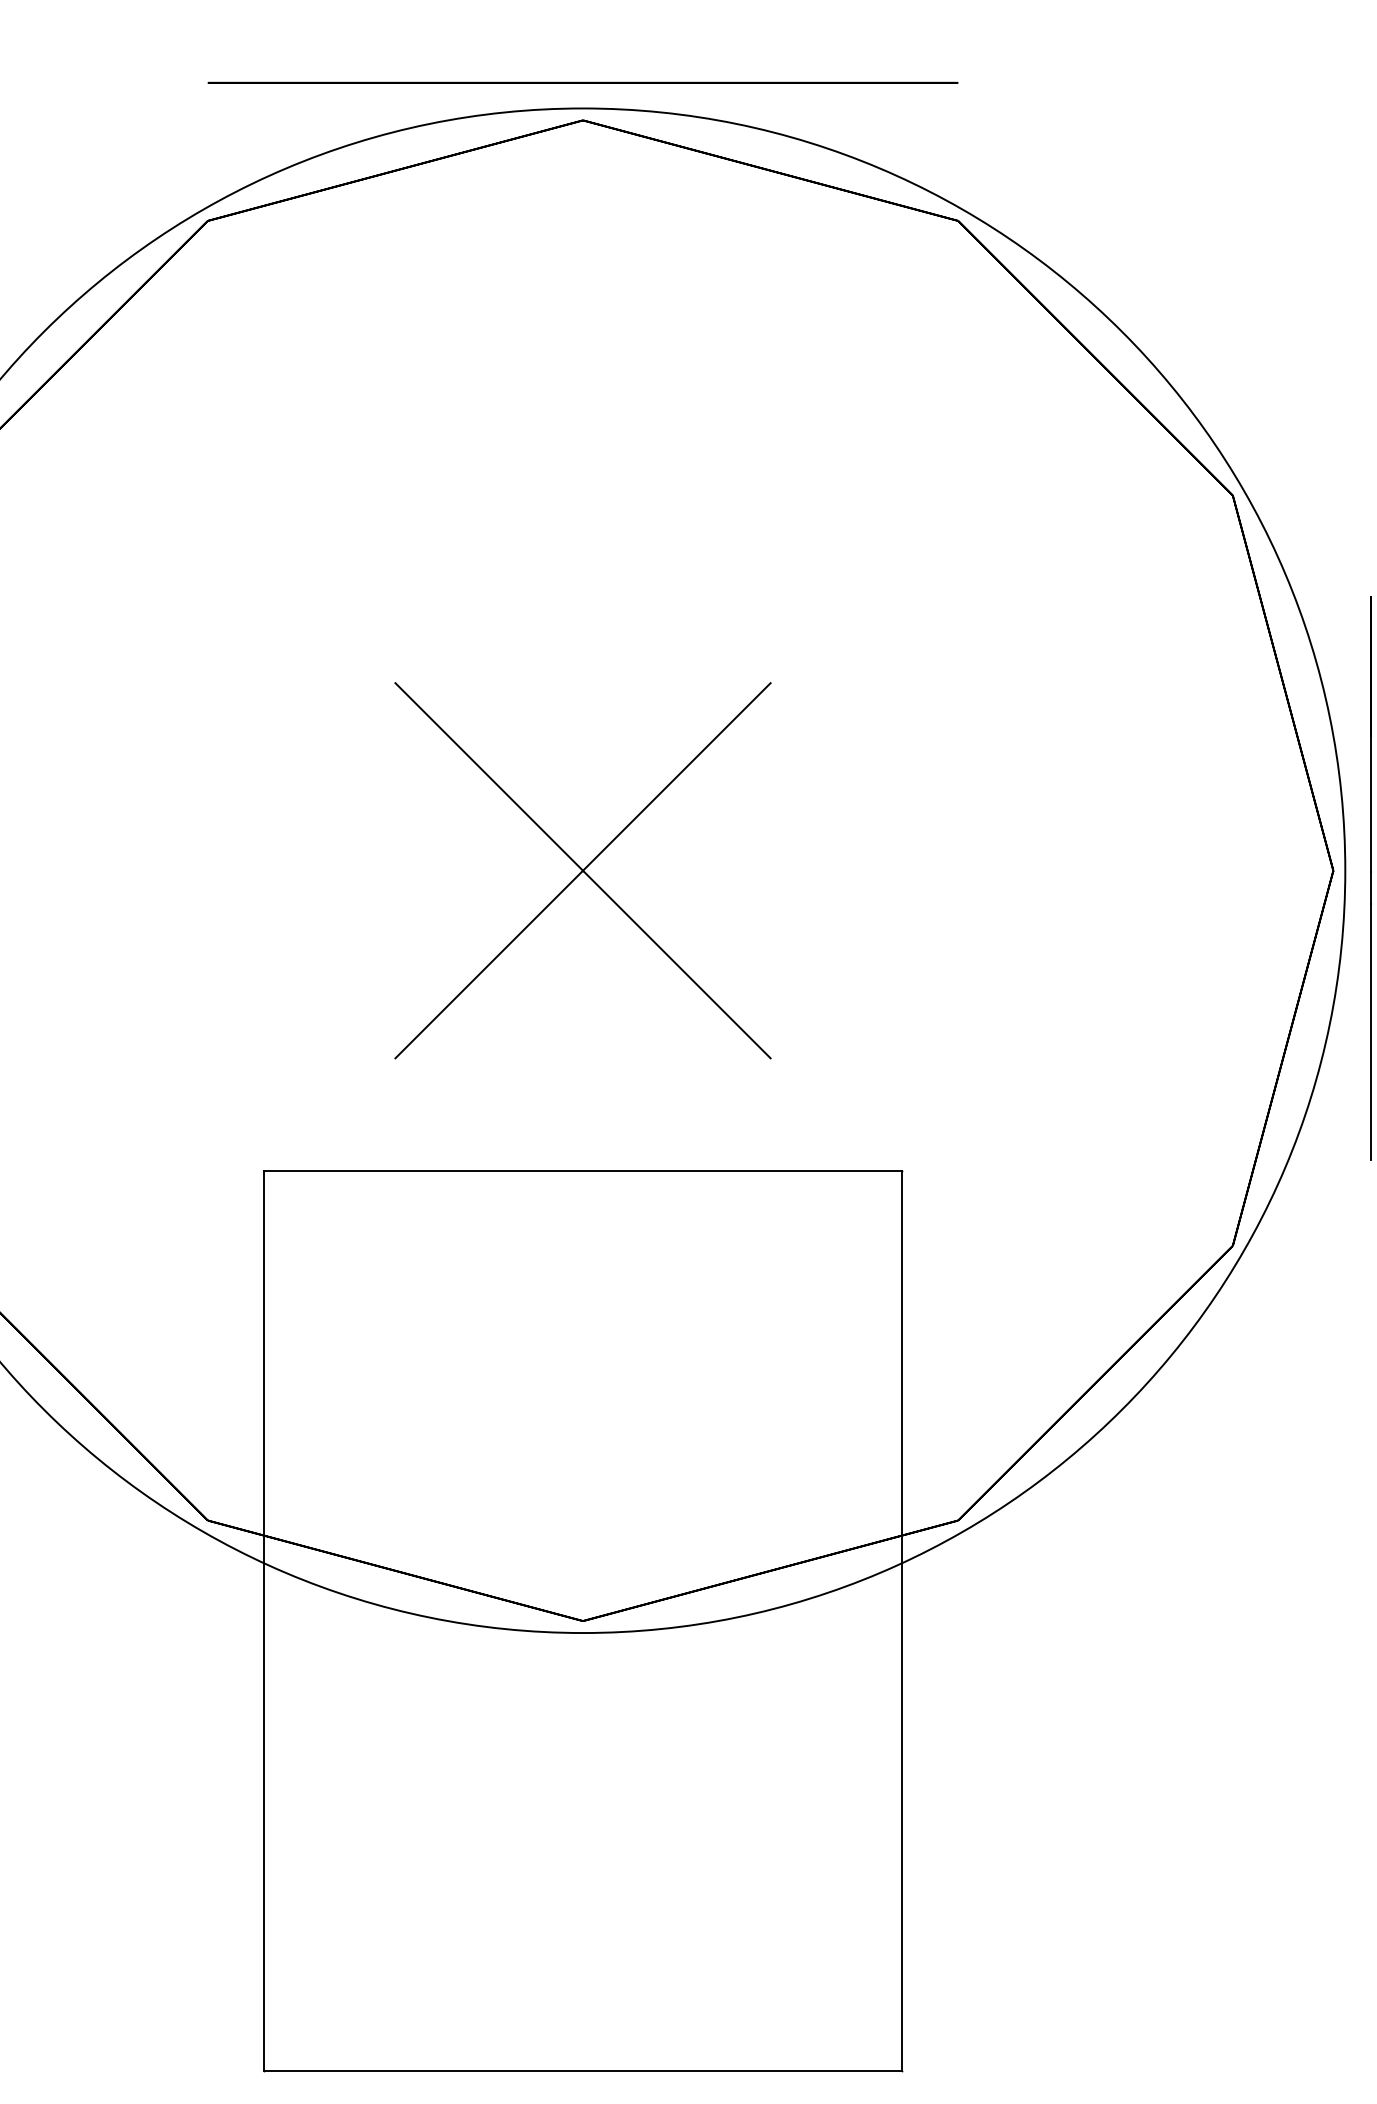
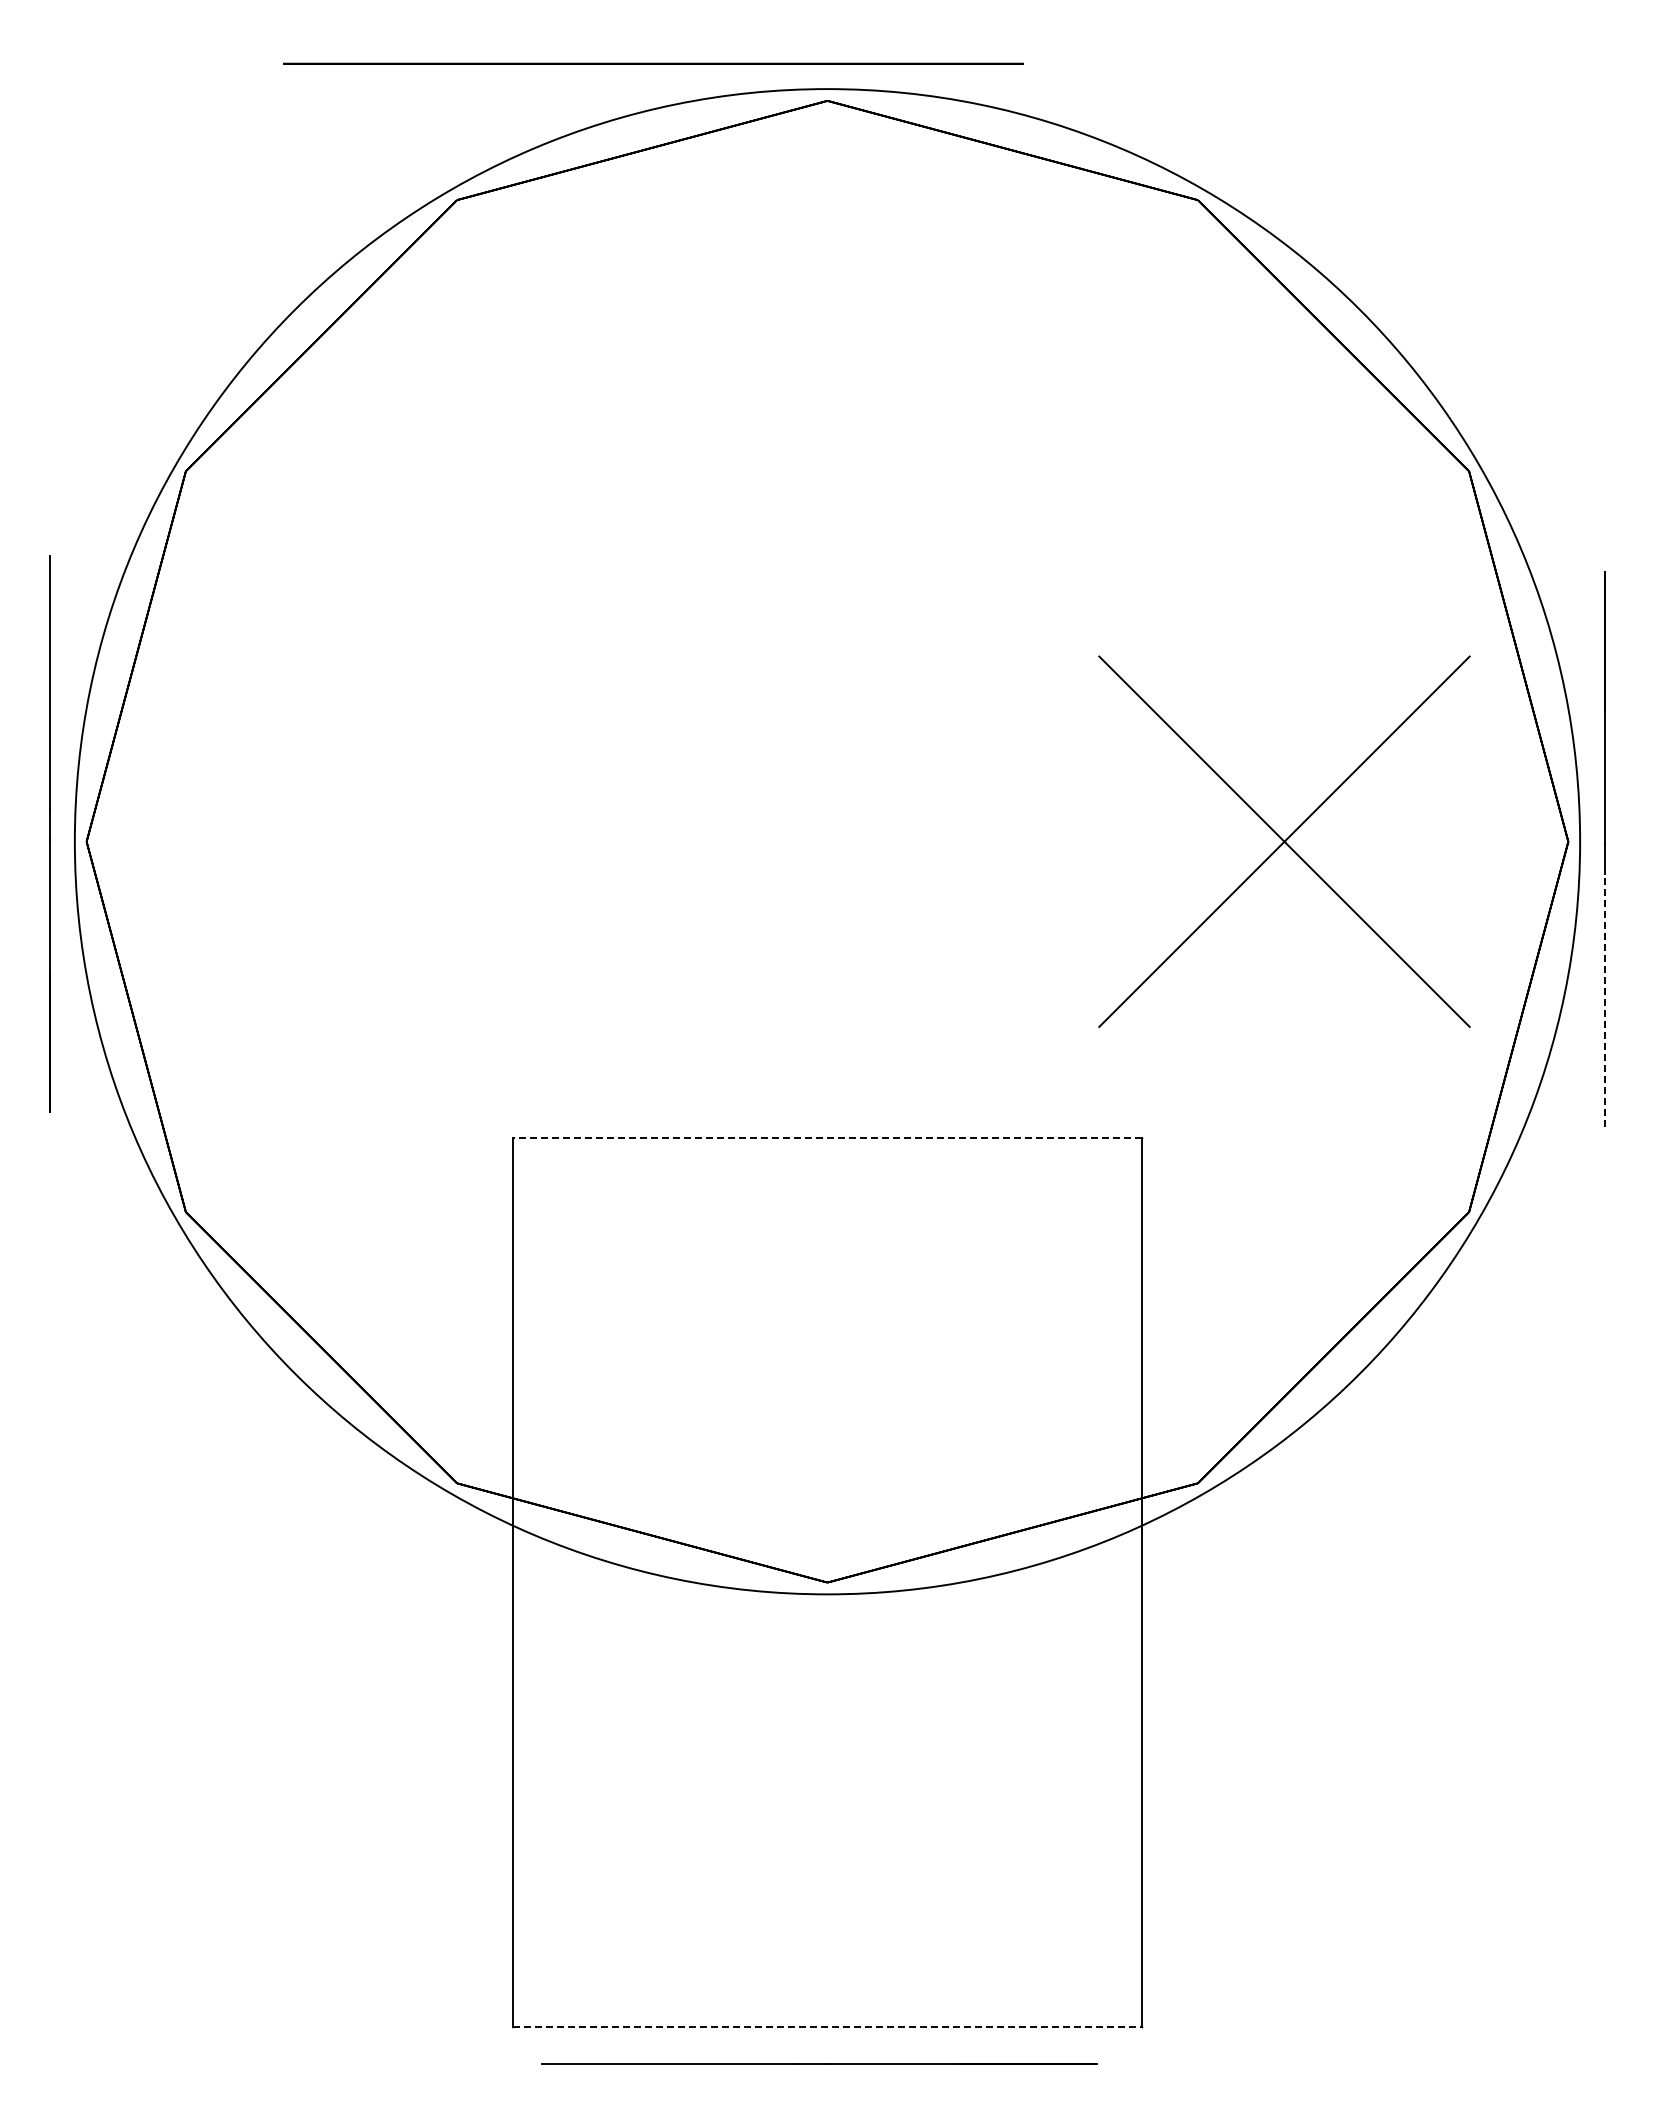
line: (583, 82) -> (653, 63), moved
part: (583, 870) -> (1284, 841), moved
line: (1370, 1031) -> (1605, 1000), solid -> dashed
line: (583, 1171) -> (827, 1138), solid -> dashed
line: (583, 2071) -> (827, 2027), solid -> dashed

